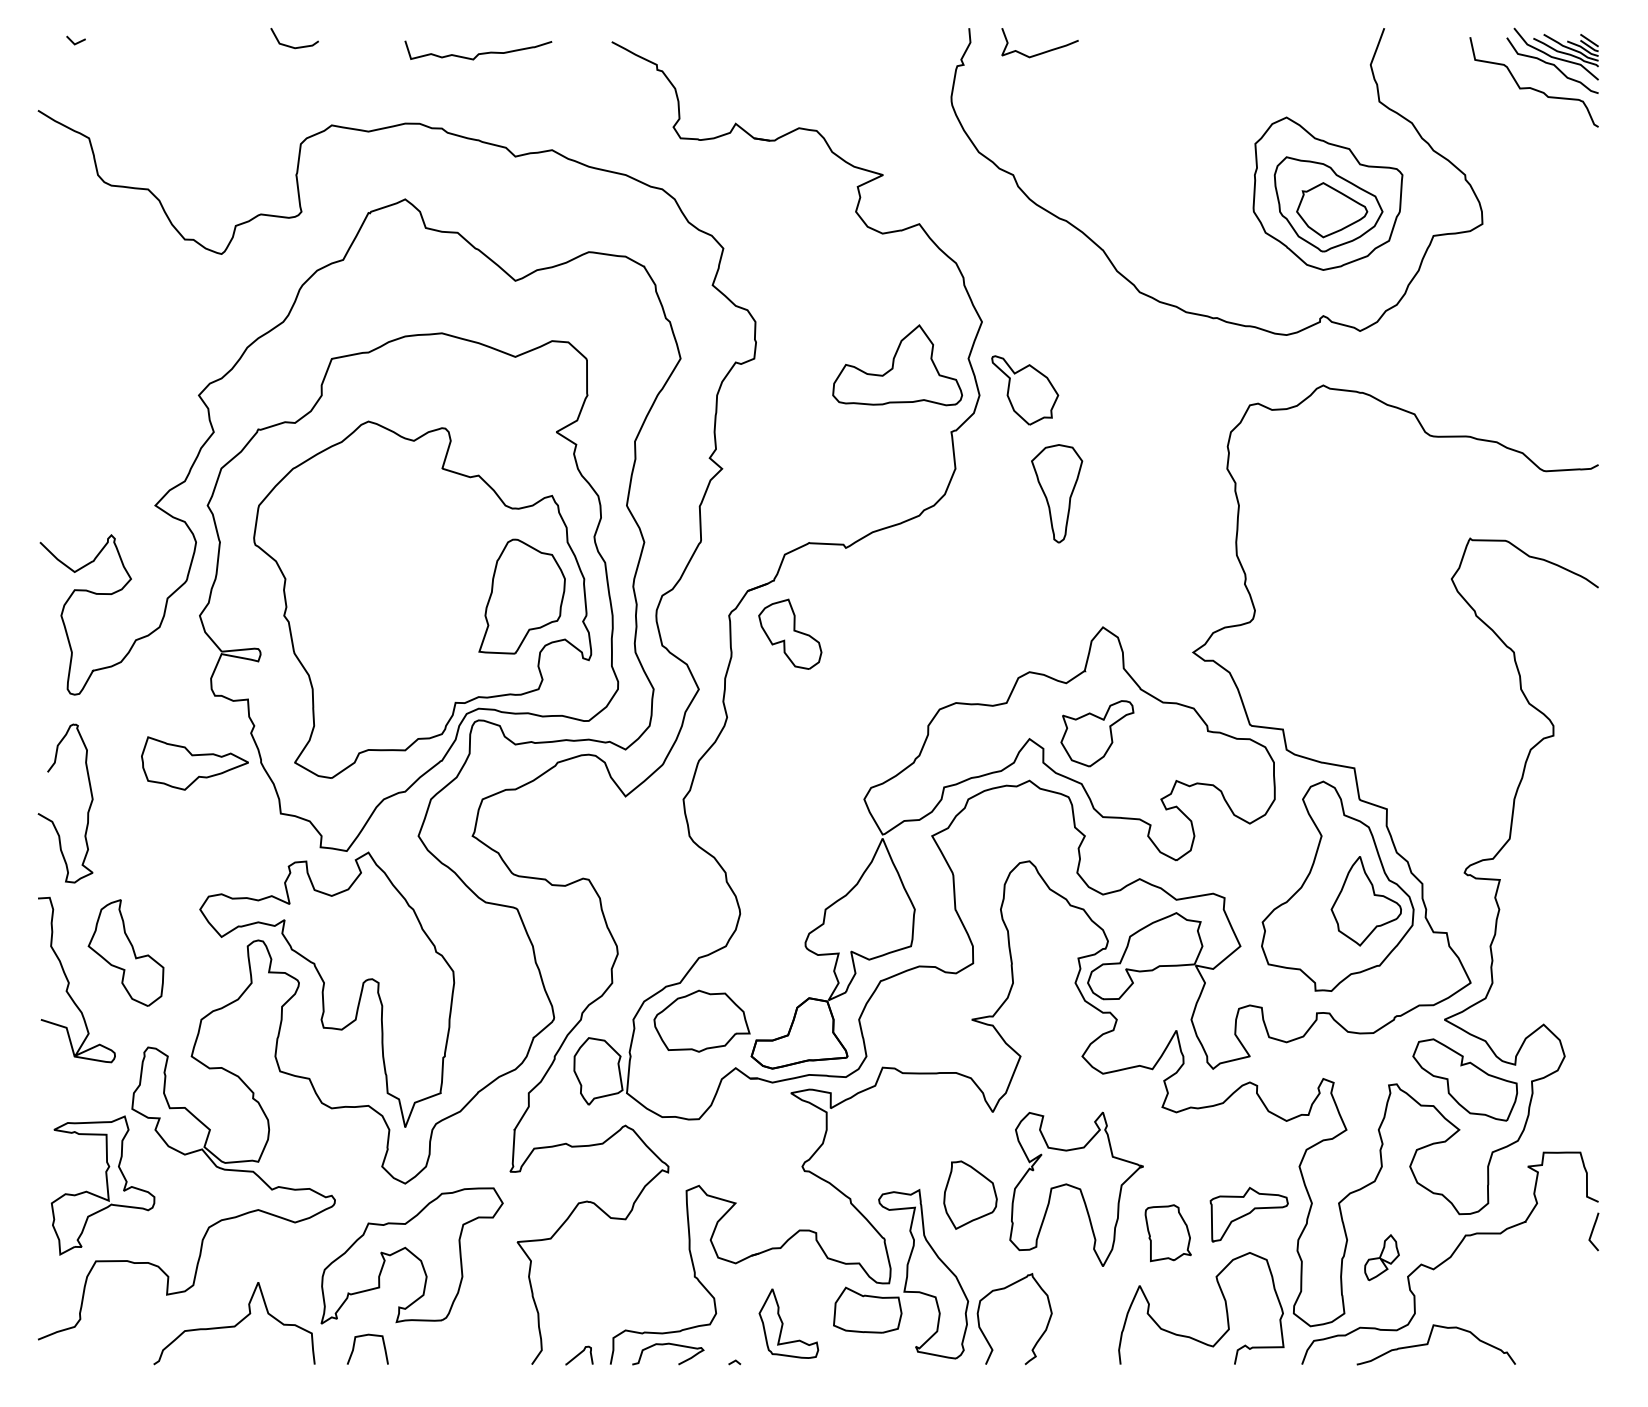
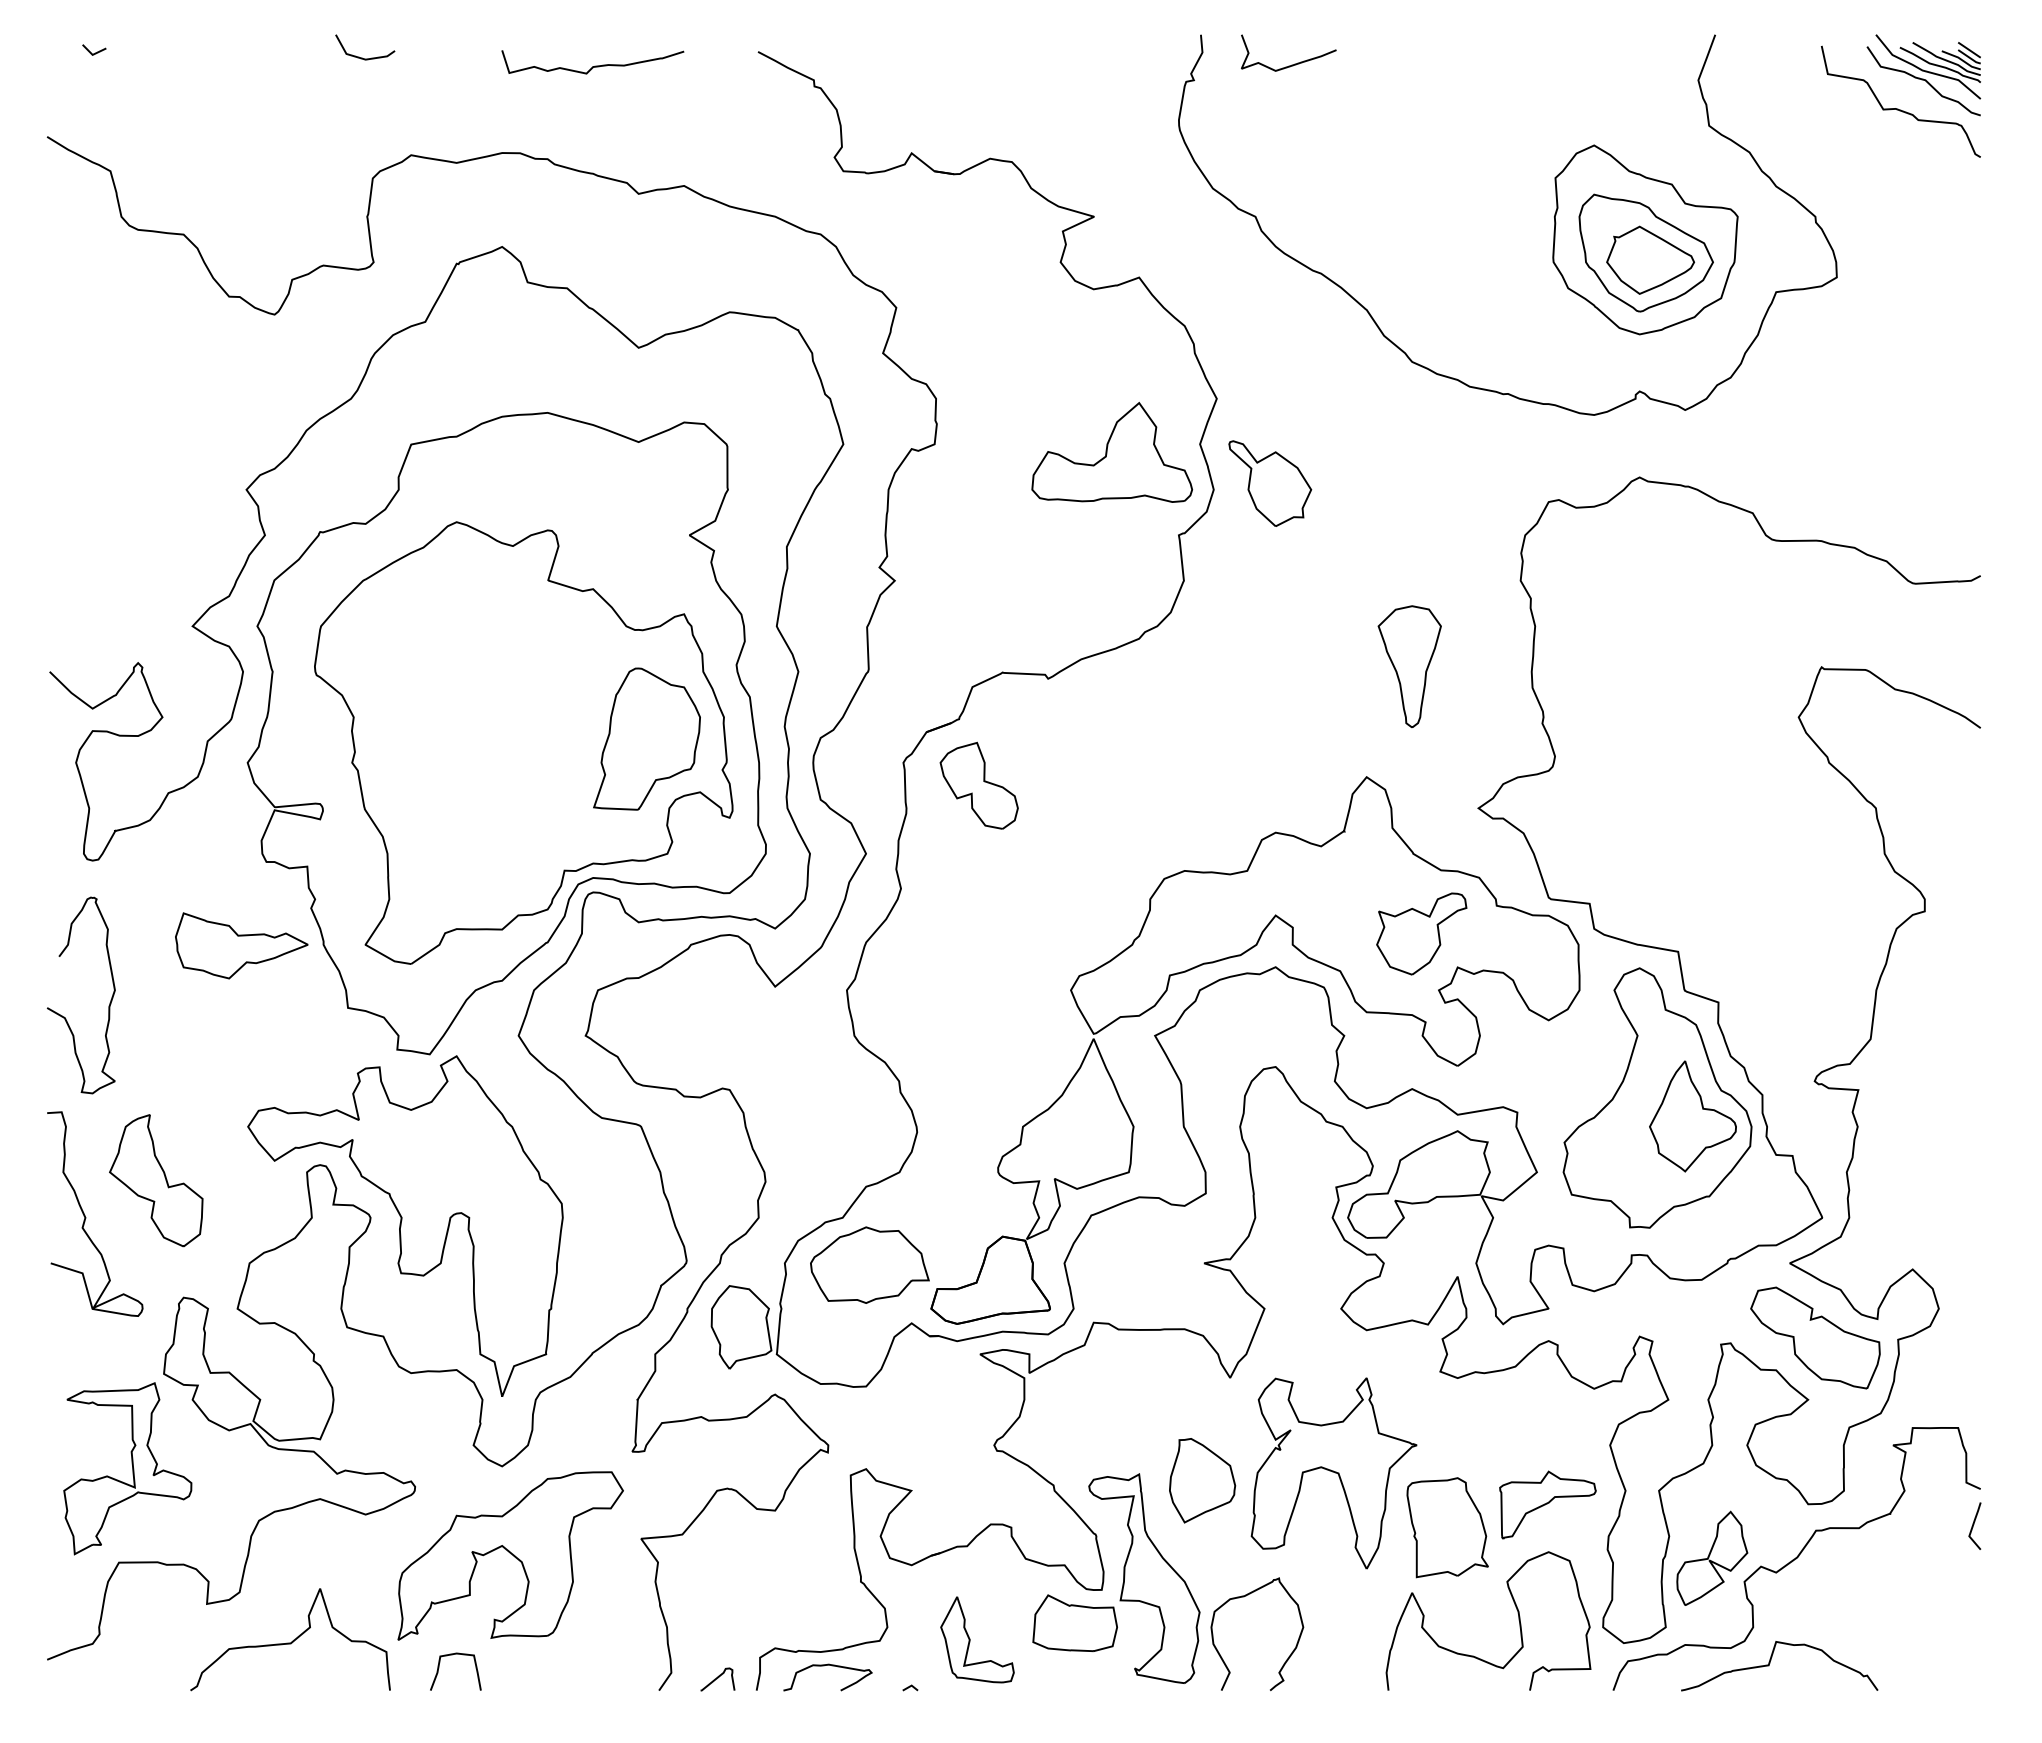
part: (1056, 493) -> (1409, 666), moved
part: (1097, 733) -> (1421, 933), moved
part: (1168, 1232) -> (1447, 1527), size x1.43
part: (1382, 1257) -> (1712, 1557), size x1.67

